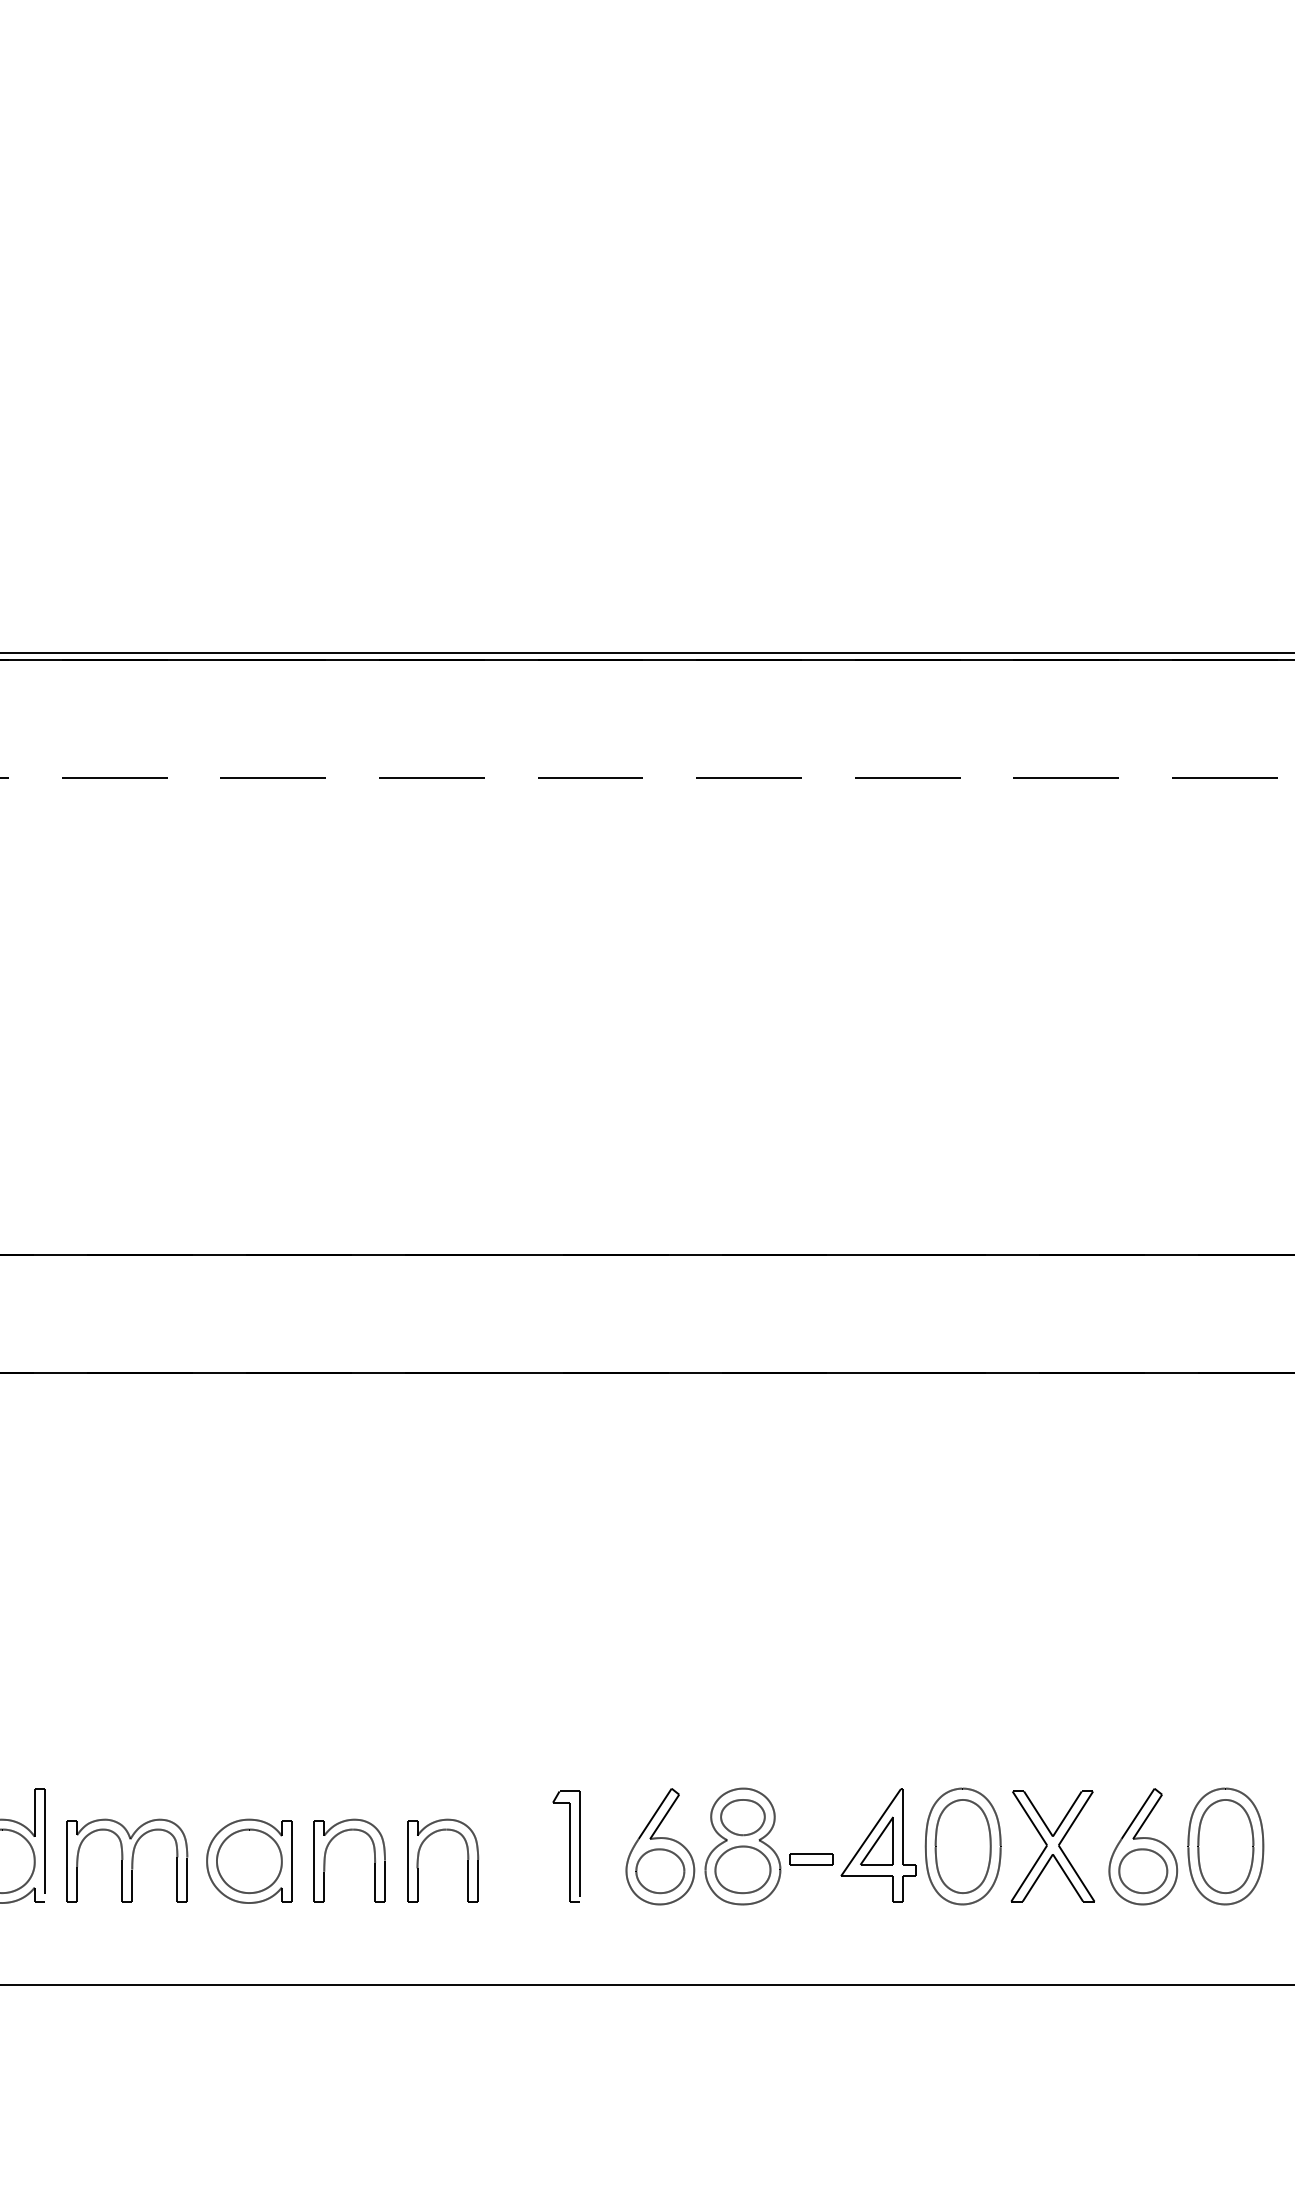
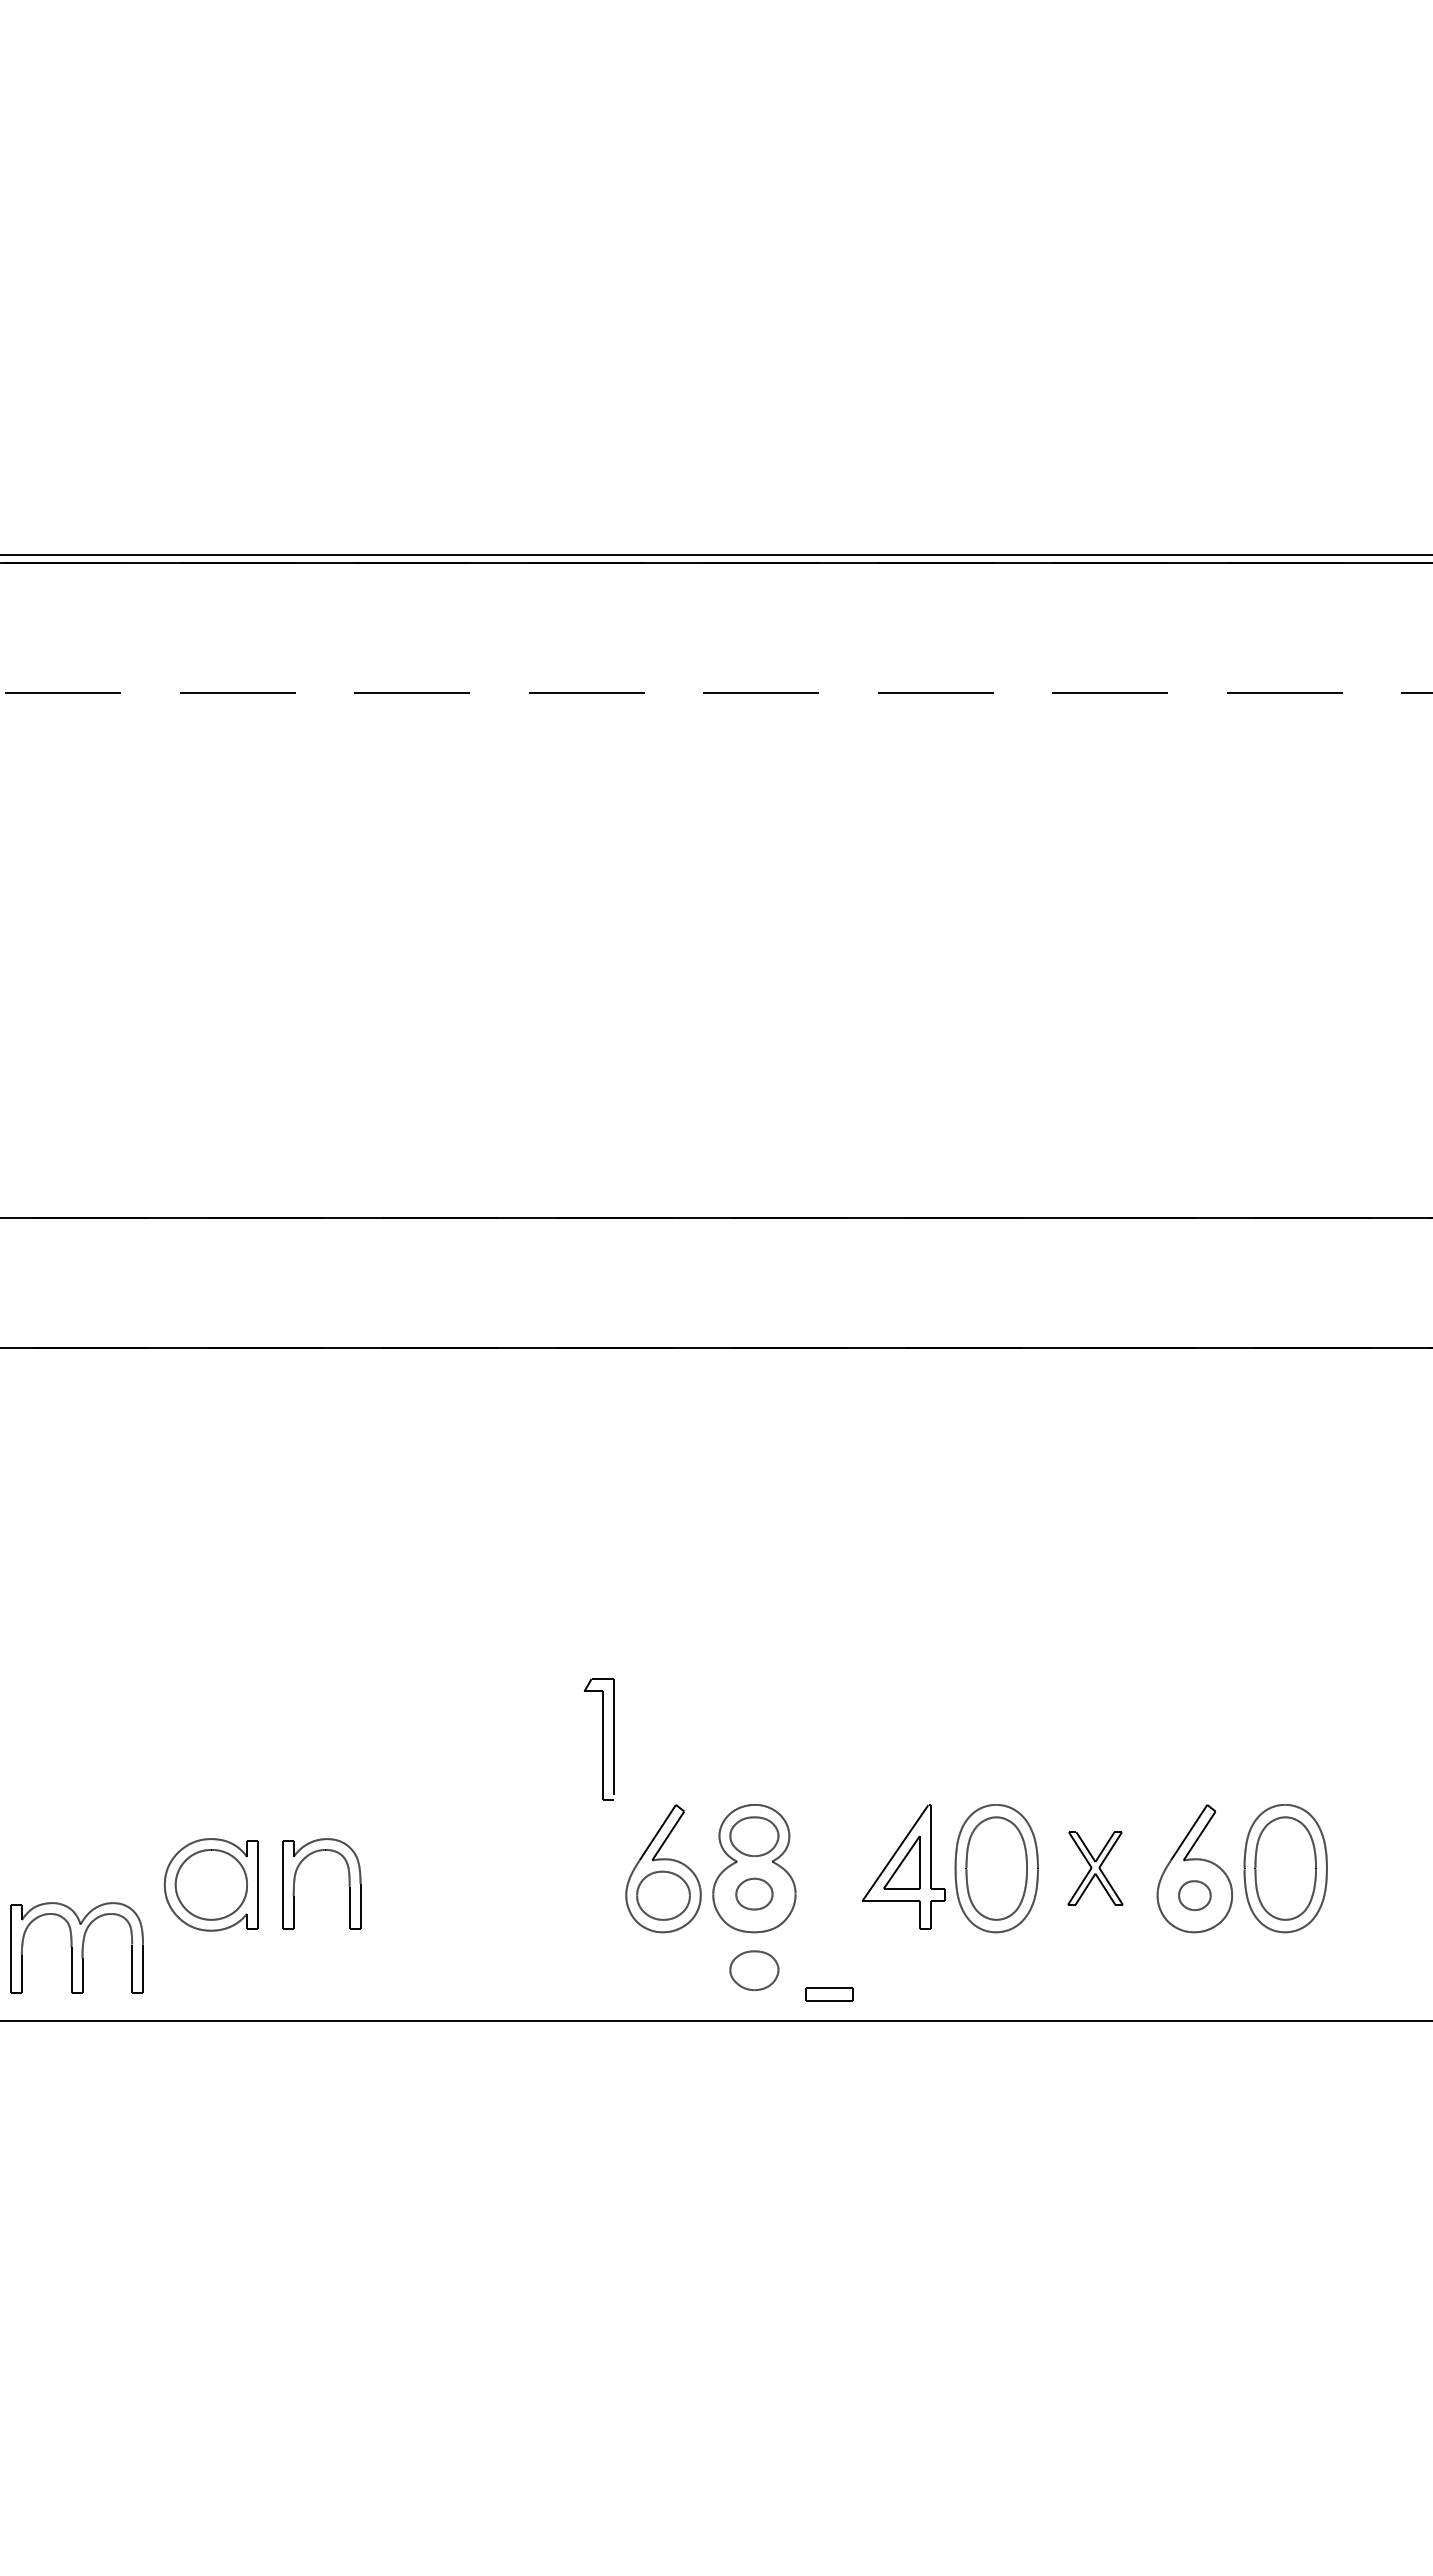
part: (565, 1846) -> (598, 1739), moved
part: (1052, 1846) -> (1095, 1868), size x0.6
part: (419, 1855) -> (398, 1878), removed
part: (811, 1859) -> (829, 1994), moved
part: (126, 1860) -> (76, 1947), moved
part: (743, 1869) -> (754, 1893), size x0.6
part: (1142, 1870) -> (1194, 1895), size x0.6
part: (743, 1939) -> (754, 1970), added

